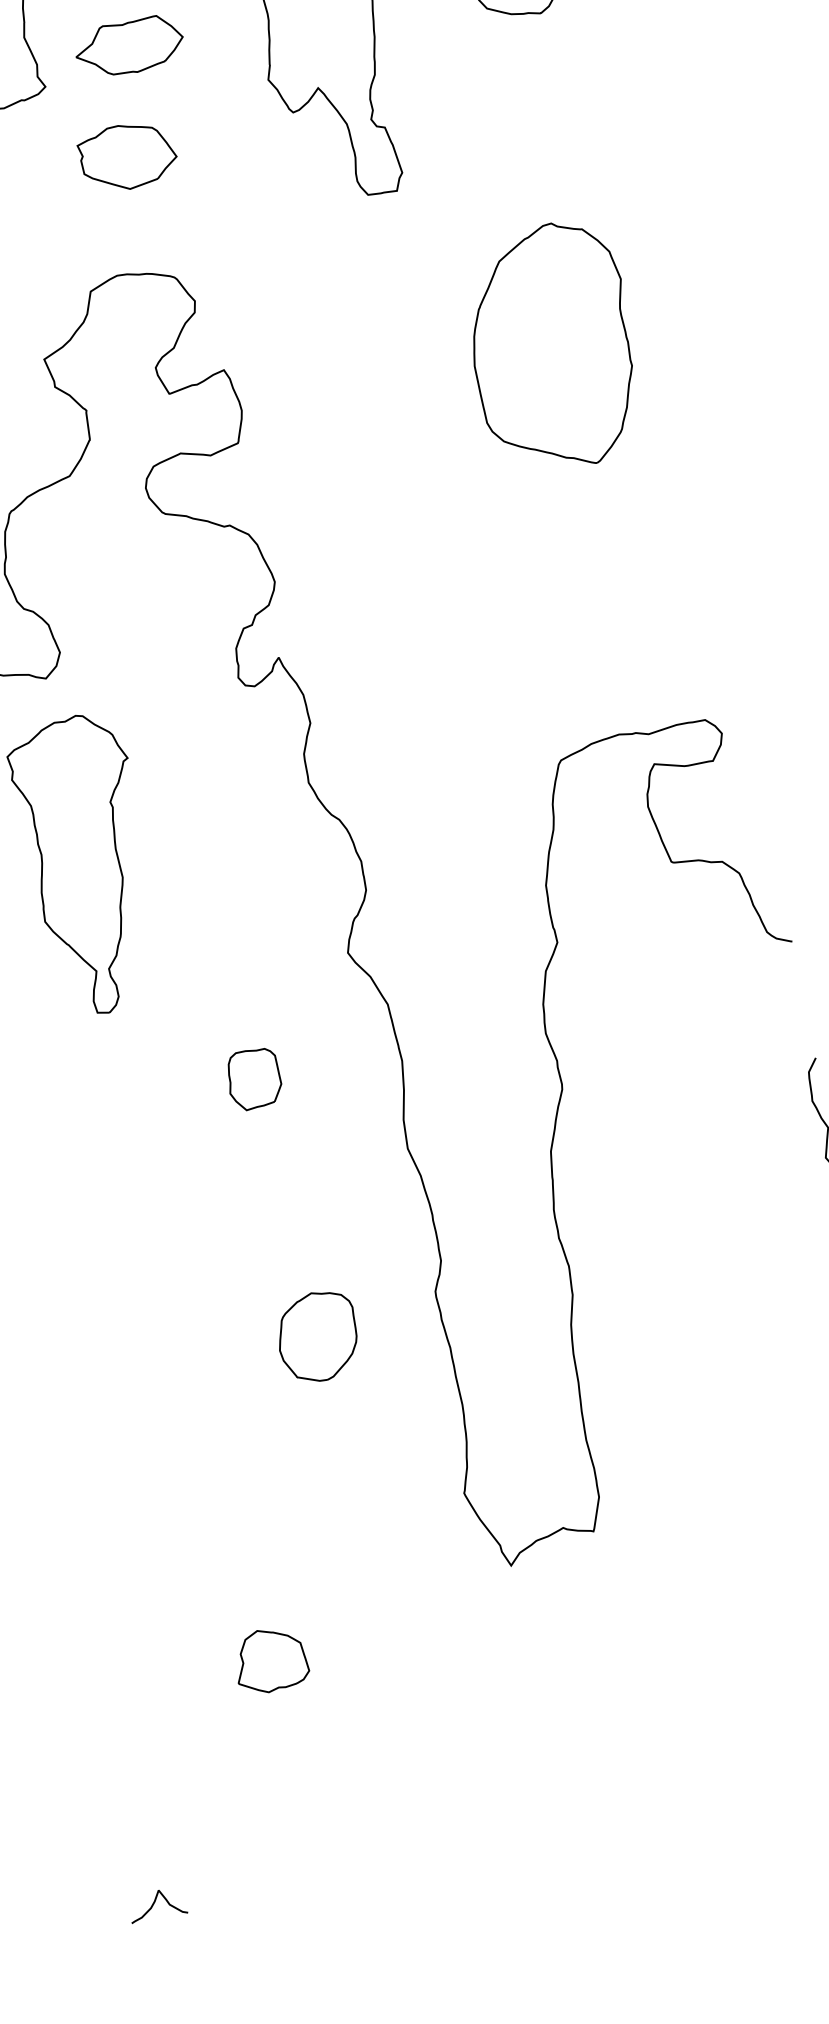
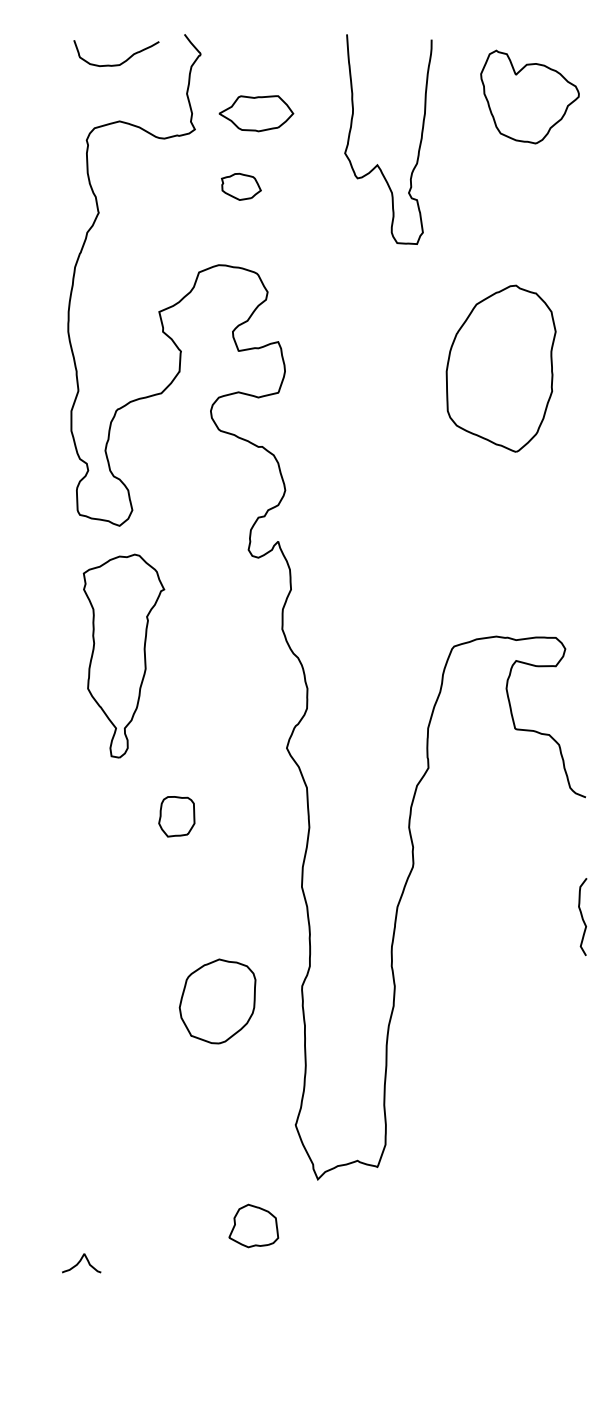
part: (128, 156) -> (241, 186), size x0.6
part: (253, 1078) -> (176, 816), moved
part: (317, 1336) -> (217, 1001), size x1.4
part: (270, 1659) -> (253, 1225), moved
curve: (155, 1903) -> (80, 1262), moved

